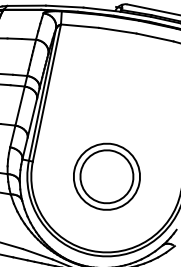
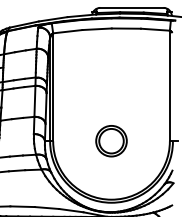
part: (107, 175) -> (111, 140), size x0.6

